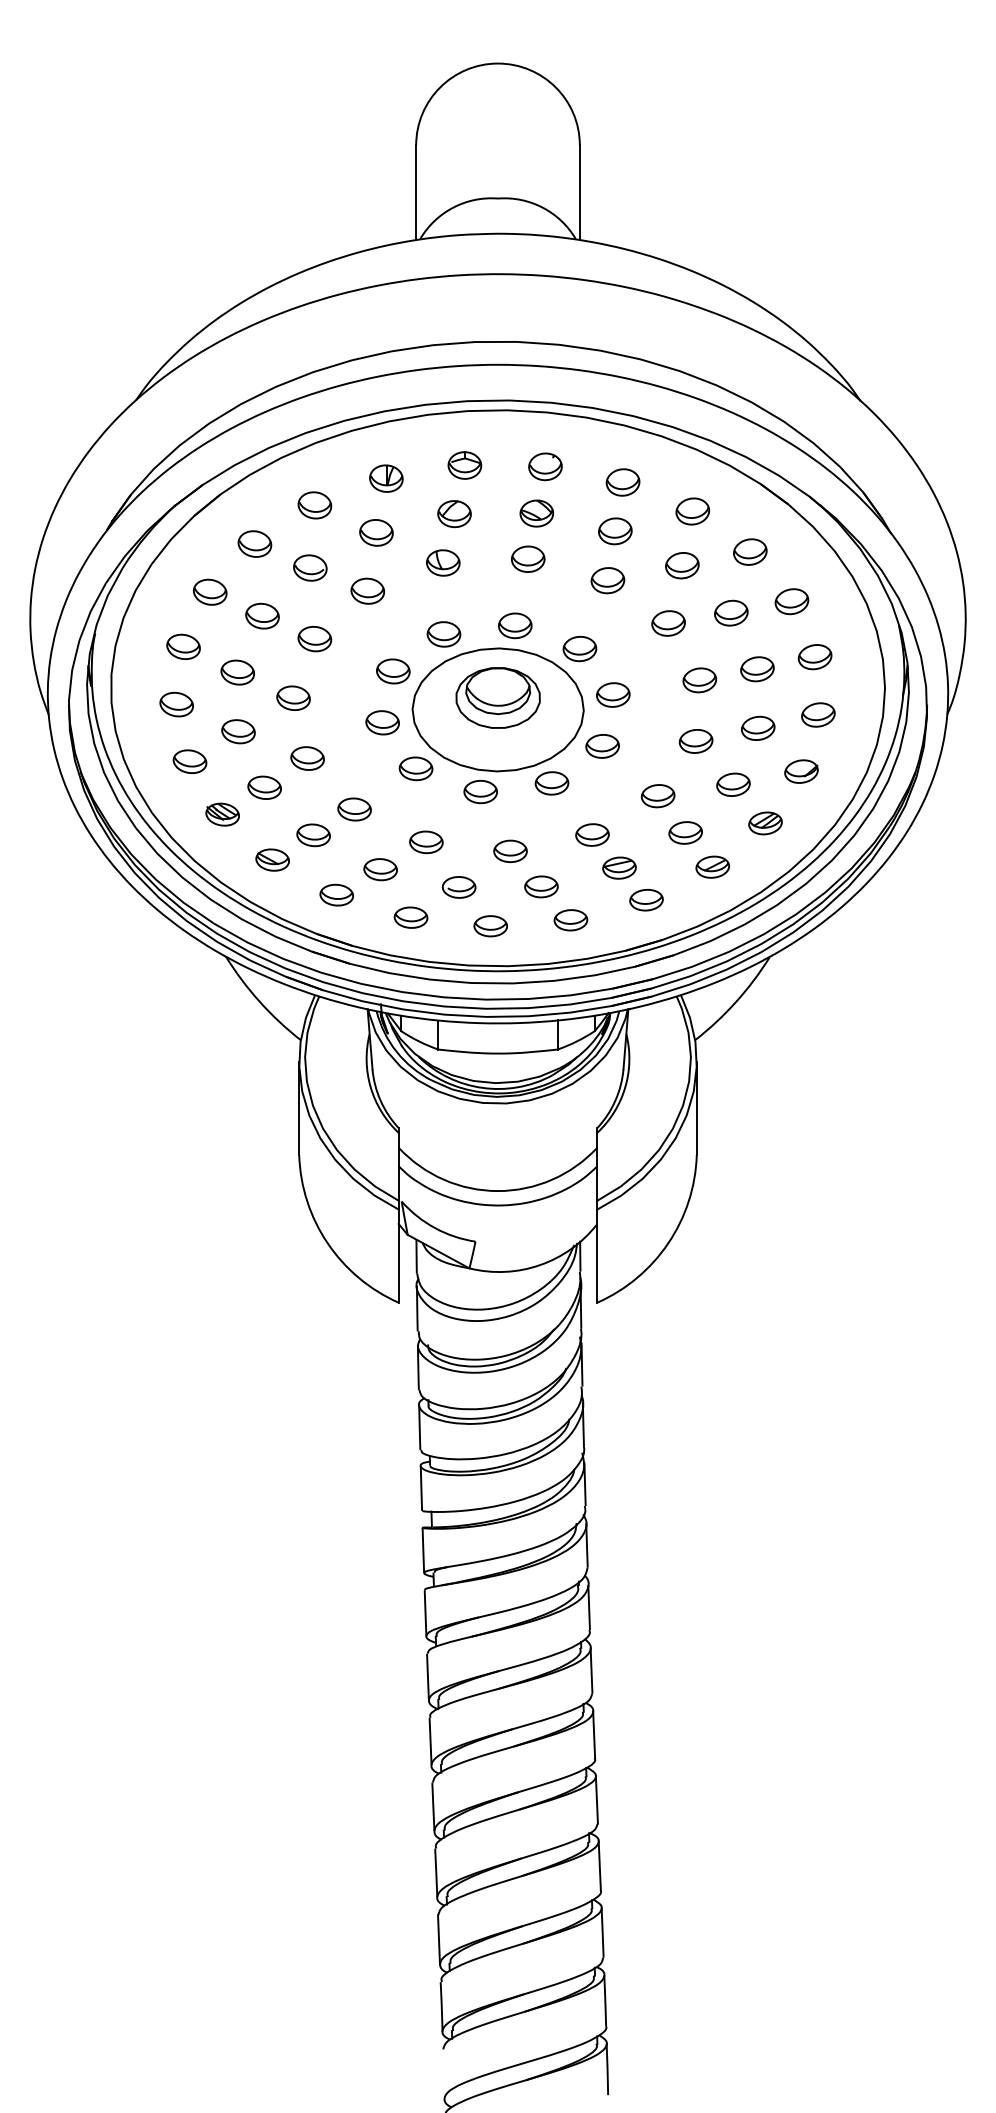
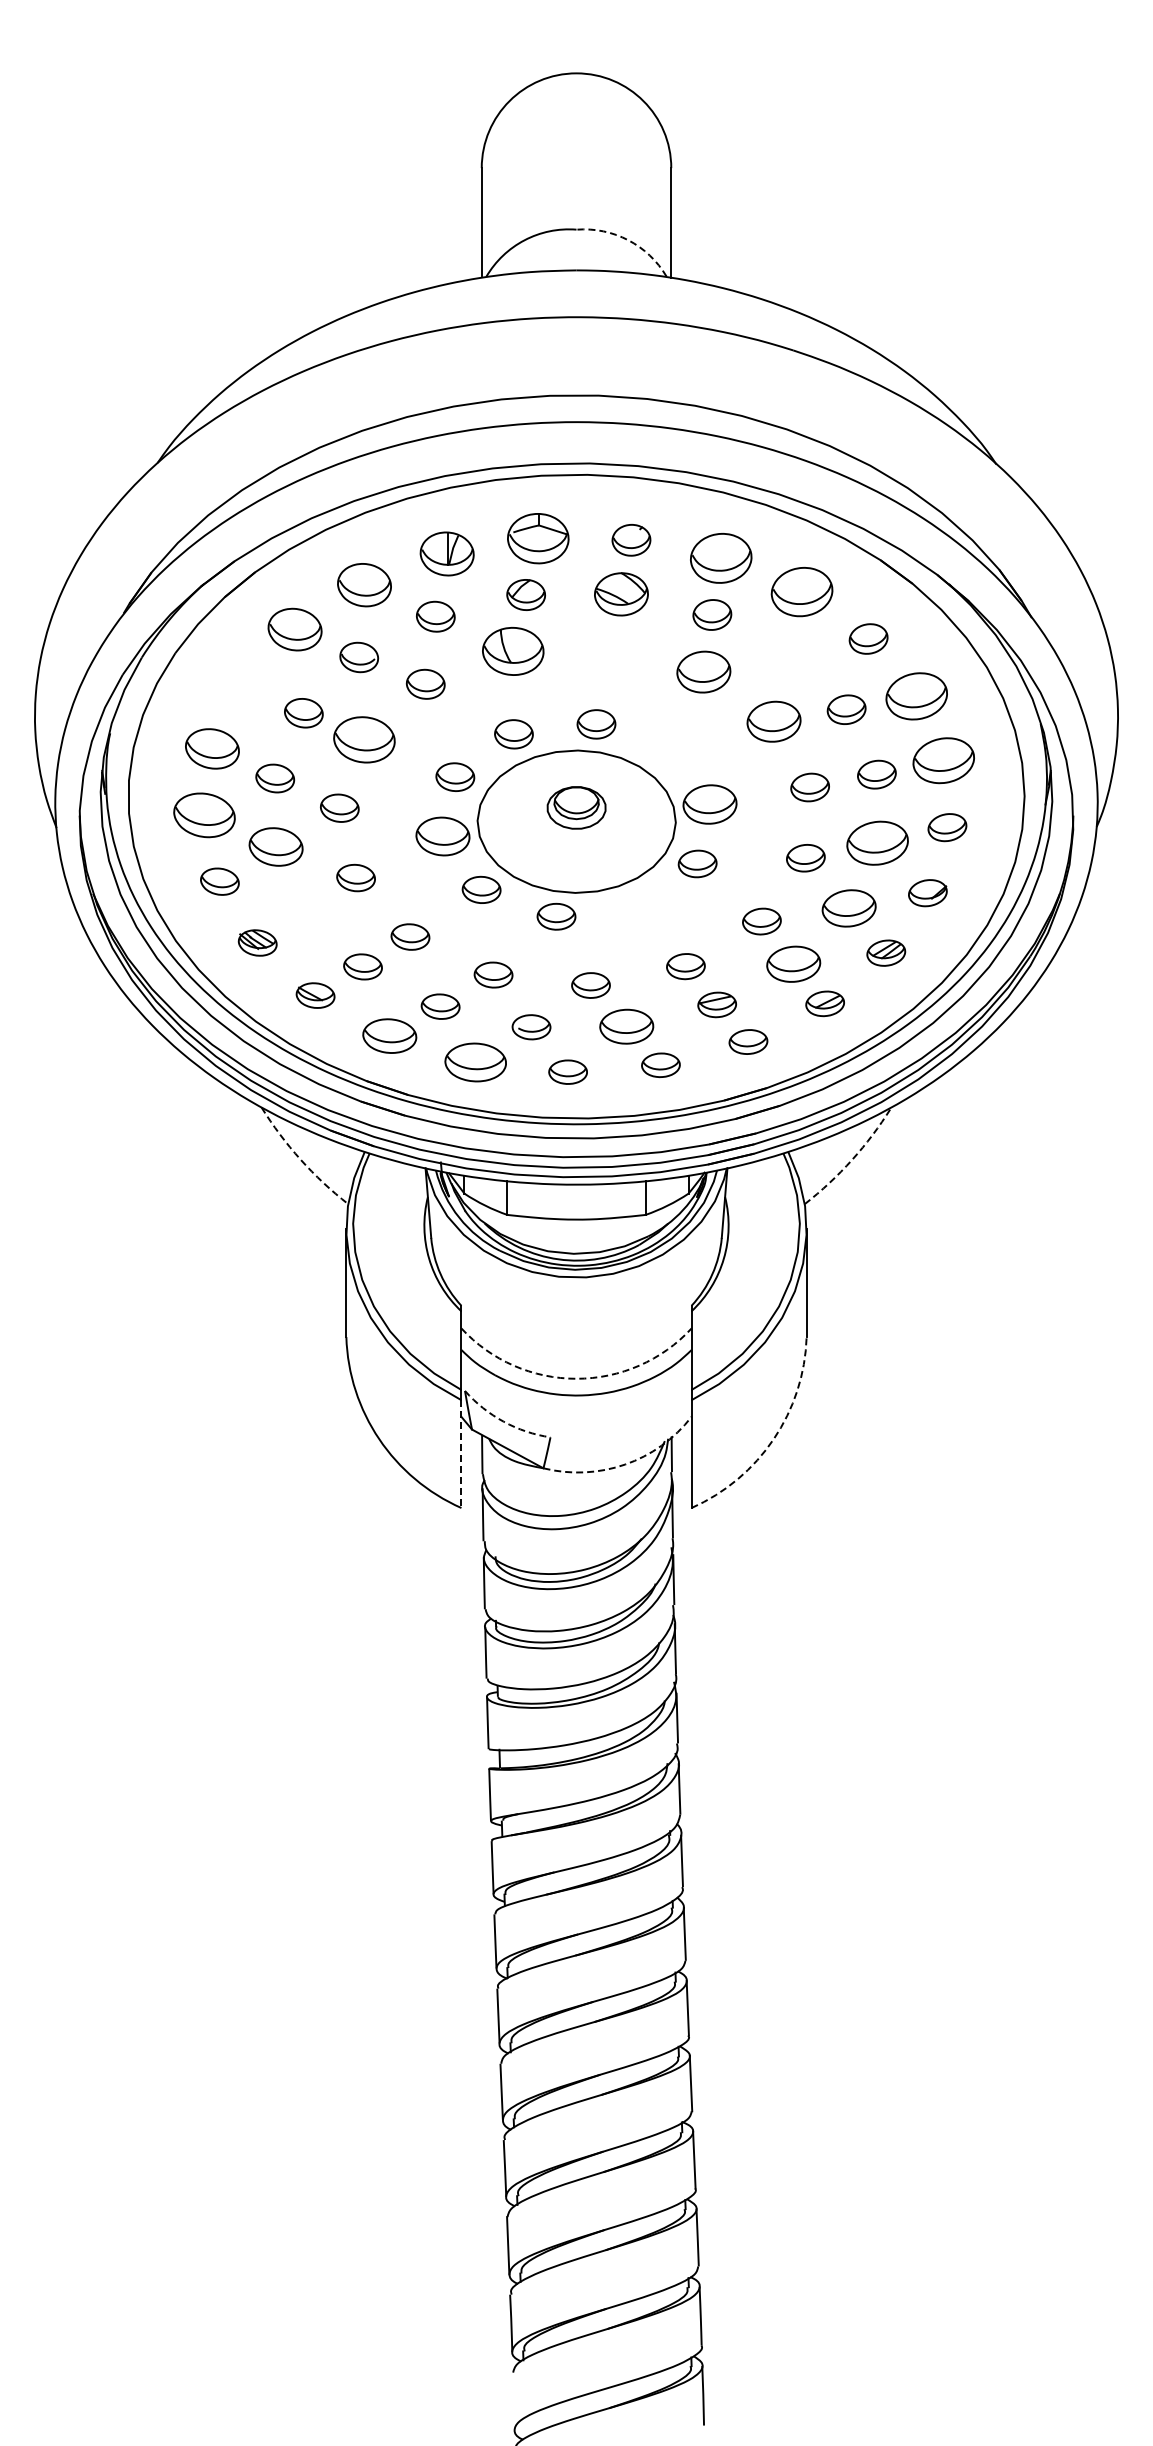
arc: (542, 207) -> (628, 240), solid -> dashed
part: (464, 465) -> (537, 538), size x1.6
part: (386, 478) -> (447, 553), size x1.4
part: (623, 482) -> (721, 558), size x1.6
part: (314, 505) -> (364, 584), size x1.4
part: (692, 511) -> (801, 591), size x1.6
part: (536, 513) -> (621, 594), size x1.4
part: (254, 543) -> (294, 629), size x1.4
part: (528, 558) -> (611, 646), removed
part: (442, 562) -> (512, 651), size x1.6
part: (681, 565) -> (789, 654), removed
part: (607, 580) -> (703, 671), size x1.4
part: (210, 592) -> (243, 685), removed
part: (791, 601) -> (916, 696), size x1.6
part: (668, 623) -> (773, 721), size x1.4
part: (314, 638) -> (364, 739), size x1.6
part: (183, 646) -> (212, 748), size x1.4
part: (580, 649) -> (671, 751), removed
part: (814, 657) -> (943, 760), size x1.6
part: (612, 695) -> (709, 804), size x1.4
part: (498, 697) -> (576, 807), size x0.6
part: (176, 704) -> (204, 815), size x1.6
part: (382, 722) -> (442, 836), size x1.4
part: (757, 727) -> (877, 842), size x1.6
part: (238, 731) -> (275, 846), size x1.4
part: (551, 783) -> (638, 906), removed
part: (732, 784) -> (848, 908), size x1.4
part: (264, 787) -> (306, 911), removed
part: (685, 832) -> (793, 963), size x1.4
part: (541, 886) -> (626, 1026), size x1.4
part: (336, 895) -> (389, 1036), size x1.4
part: (410, 917) -> (475, 1061), size x1.6
arc: (259, 1001) -> (300, 1159), solid -> dashed
arc: (736, 1002) -> (852, 1160), solid -> dashed
arc: (498, 1190) -> (576, 1378), solid -> dashed
arc: (434, 1227) -> (503, 1421), solid -> dashed
arc: (668, 1243) -> (773, 1439), solid -> dashed
line: (398, 1256) -> (461, 1454), solid -> dashed
arc: (540, 1265) -> (625, 1464), solid -> dashed

